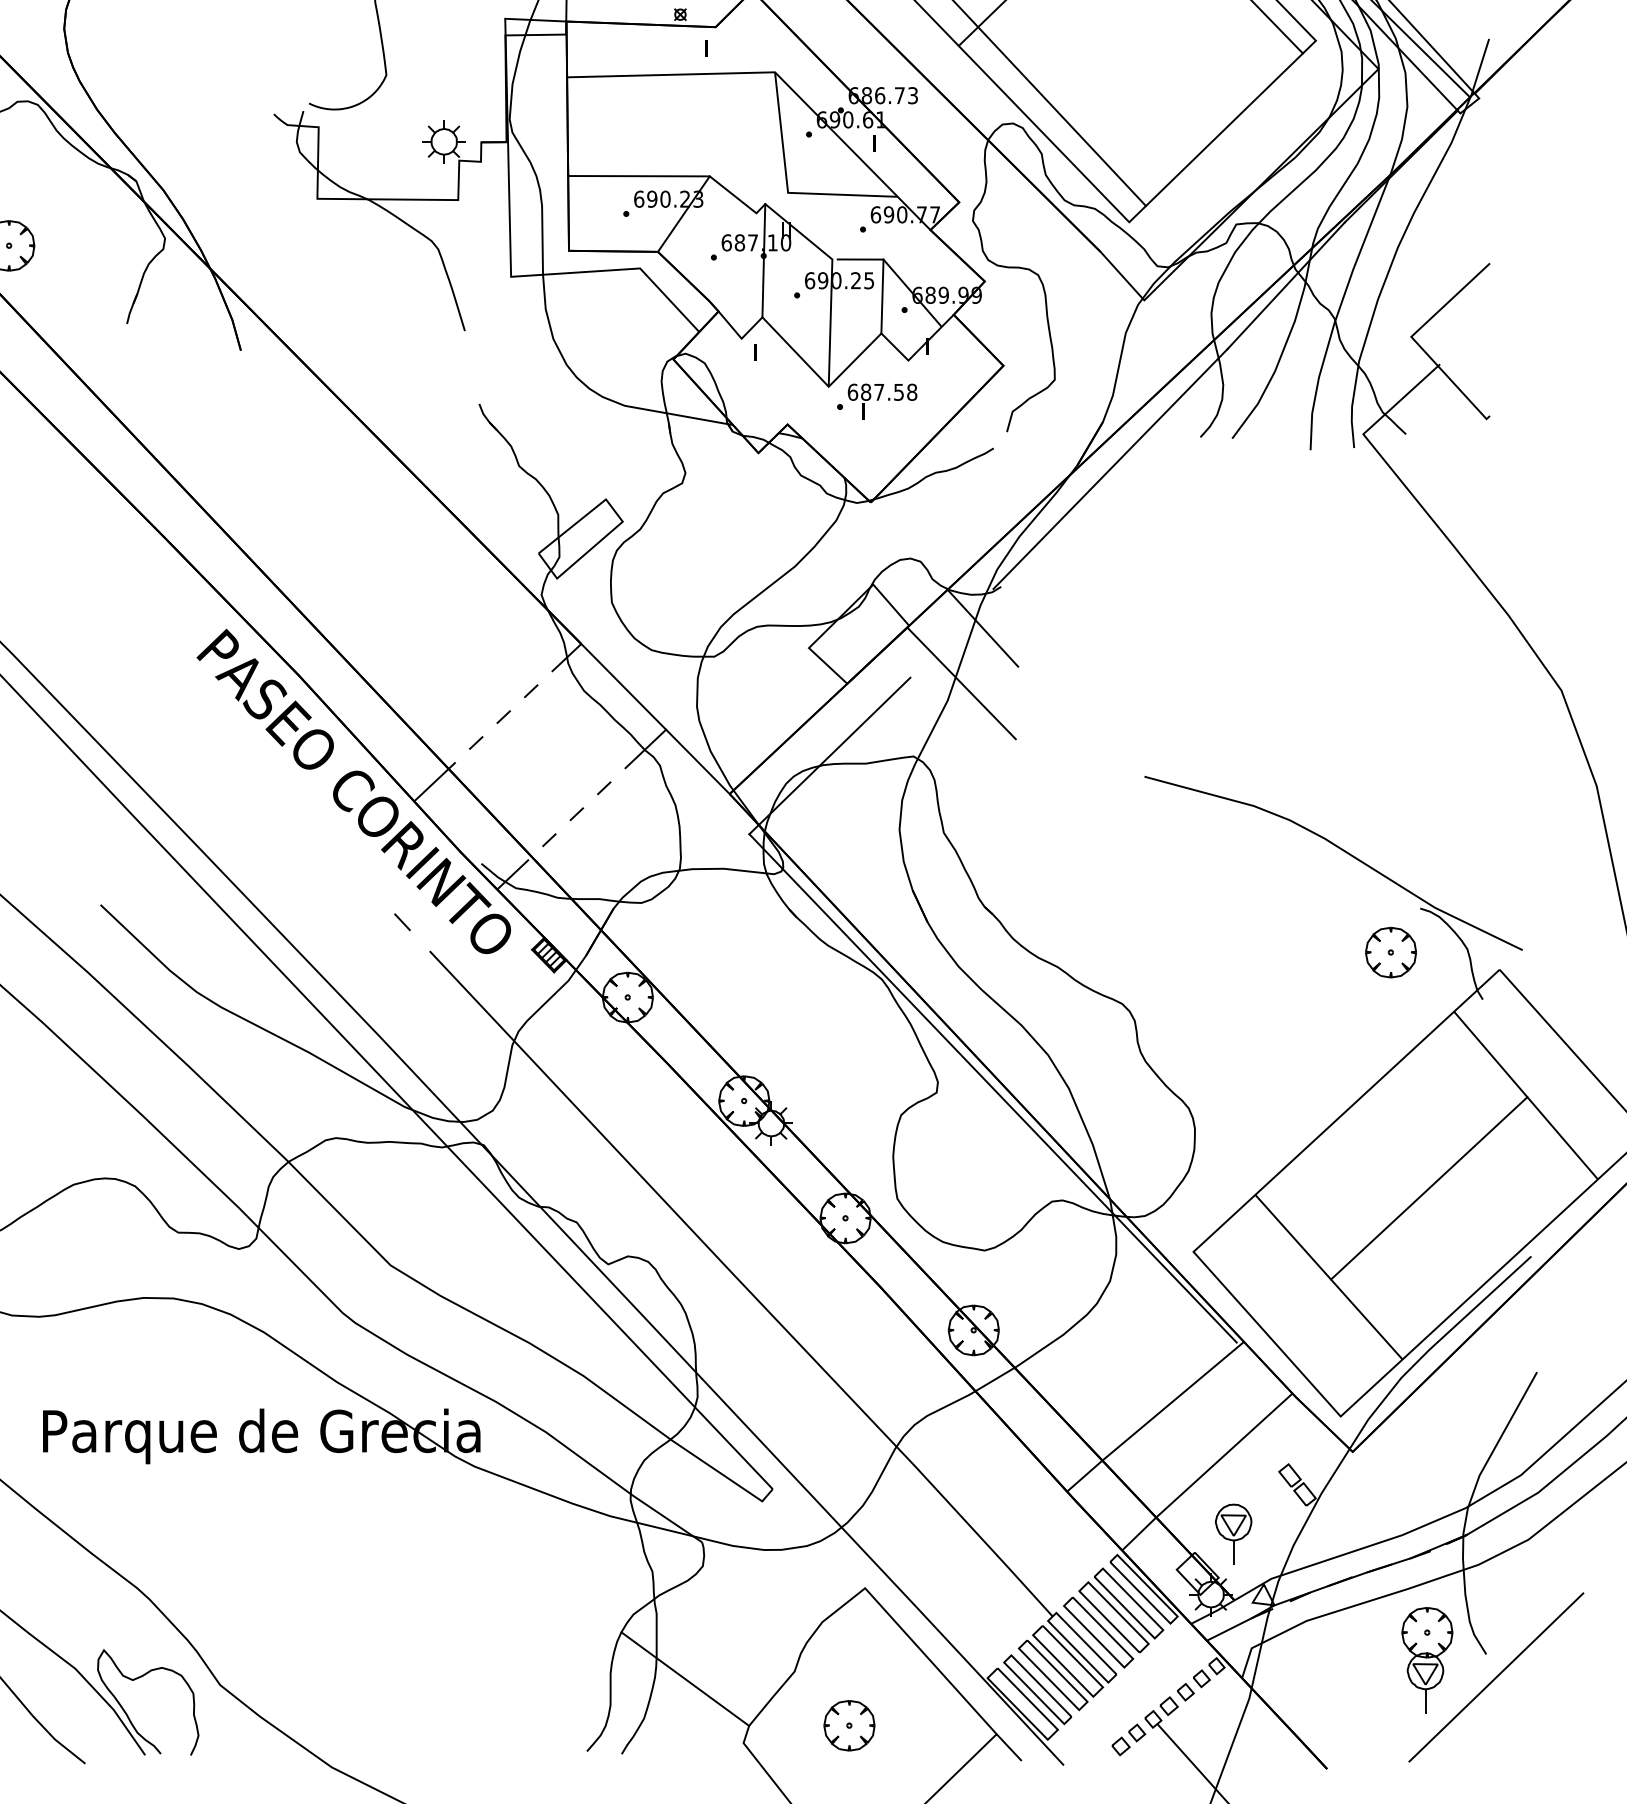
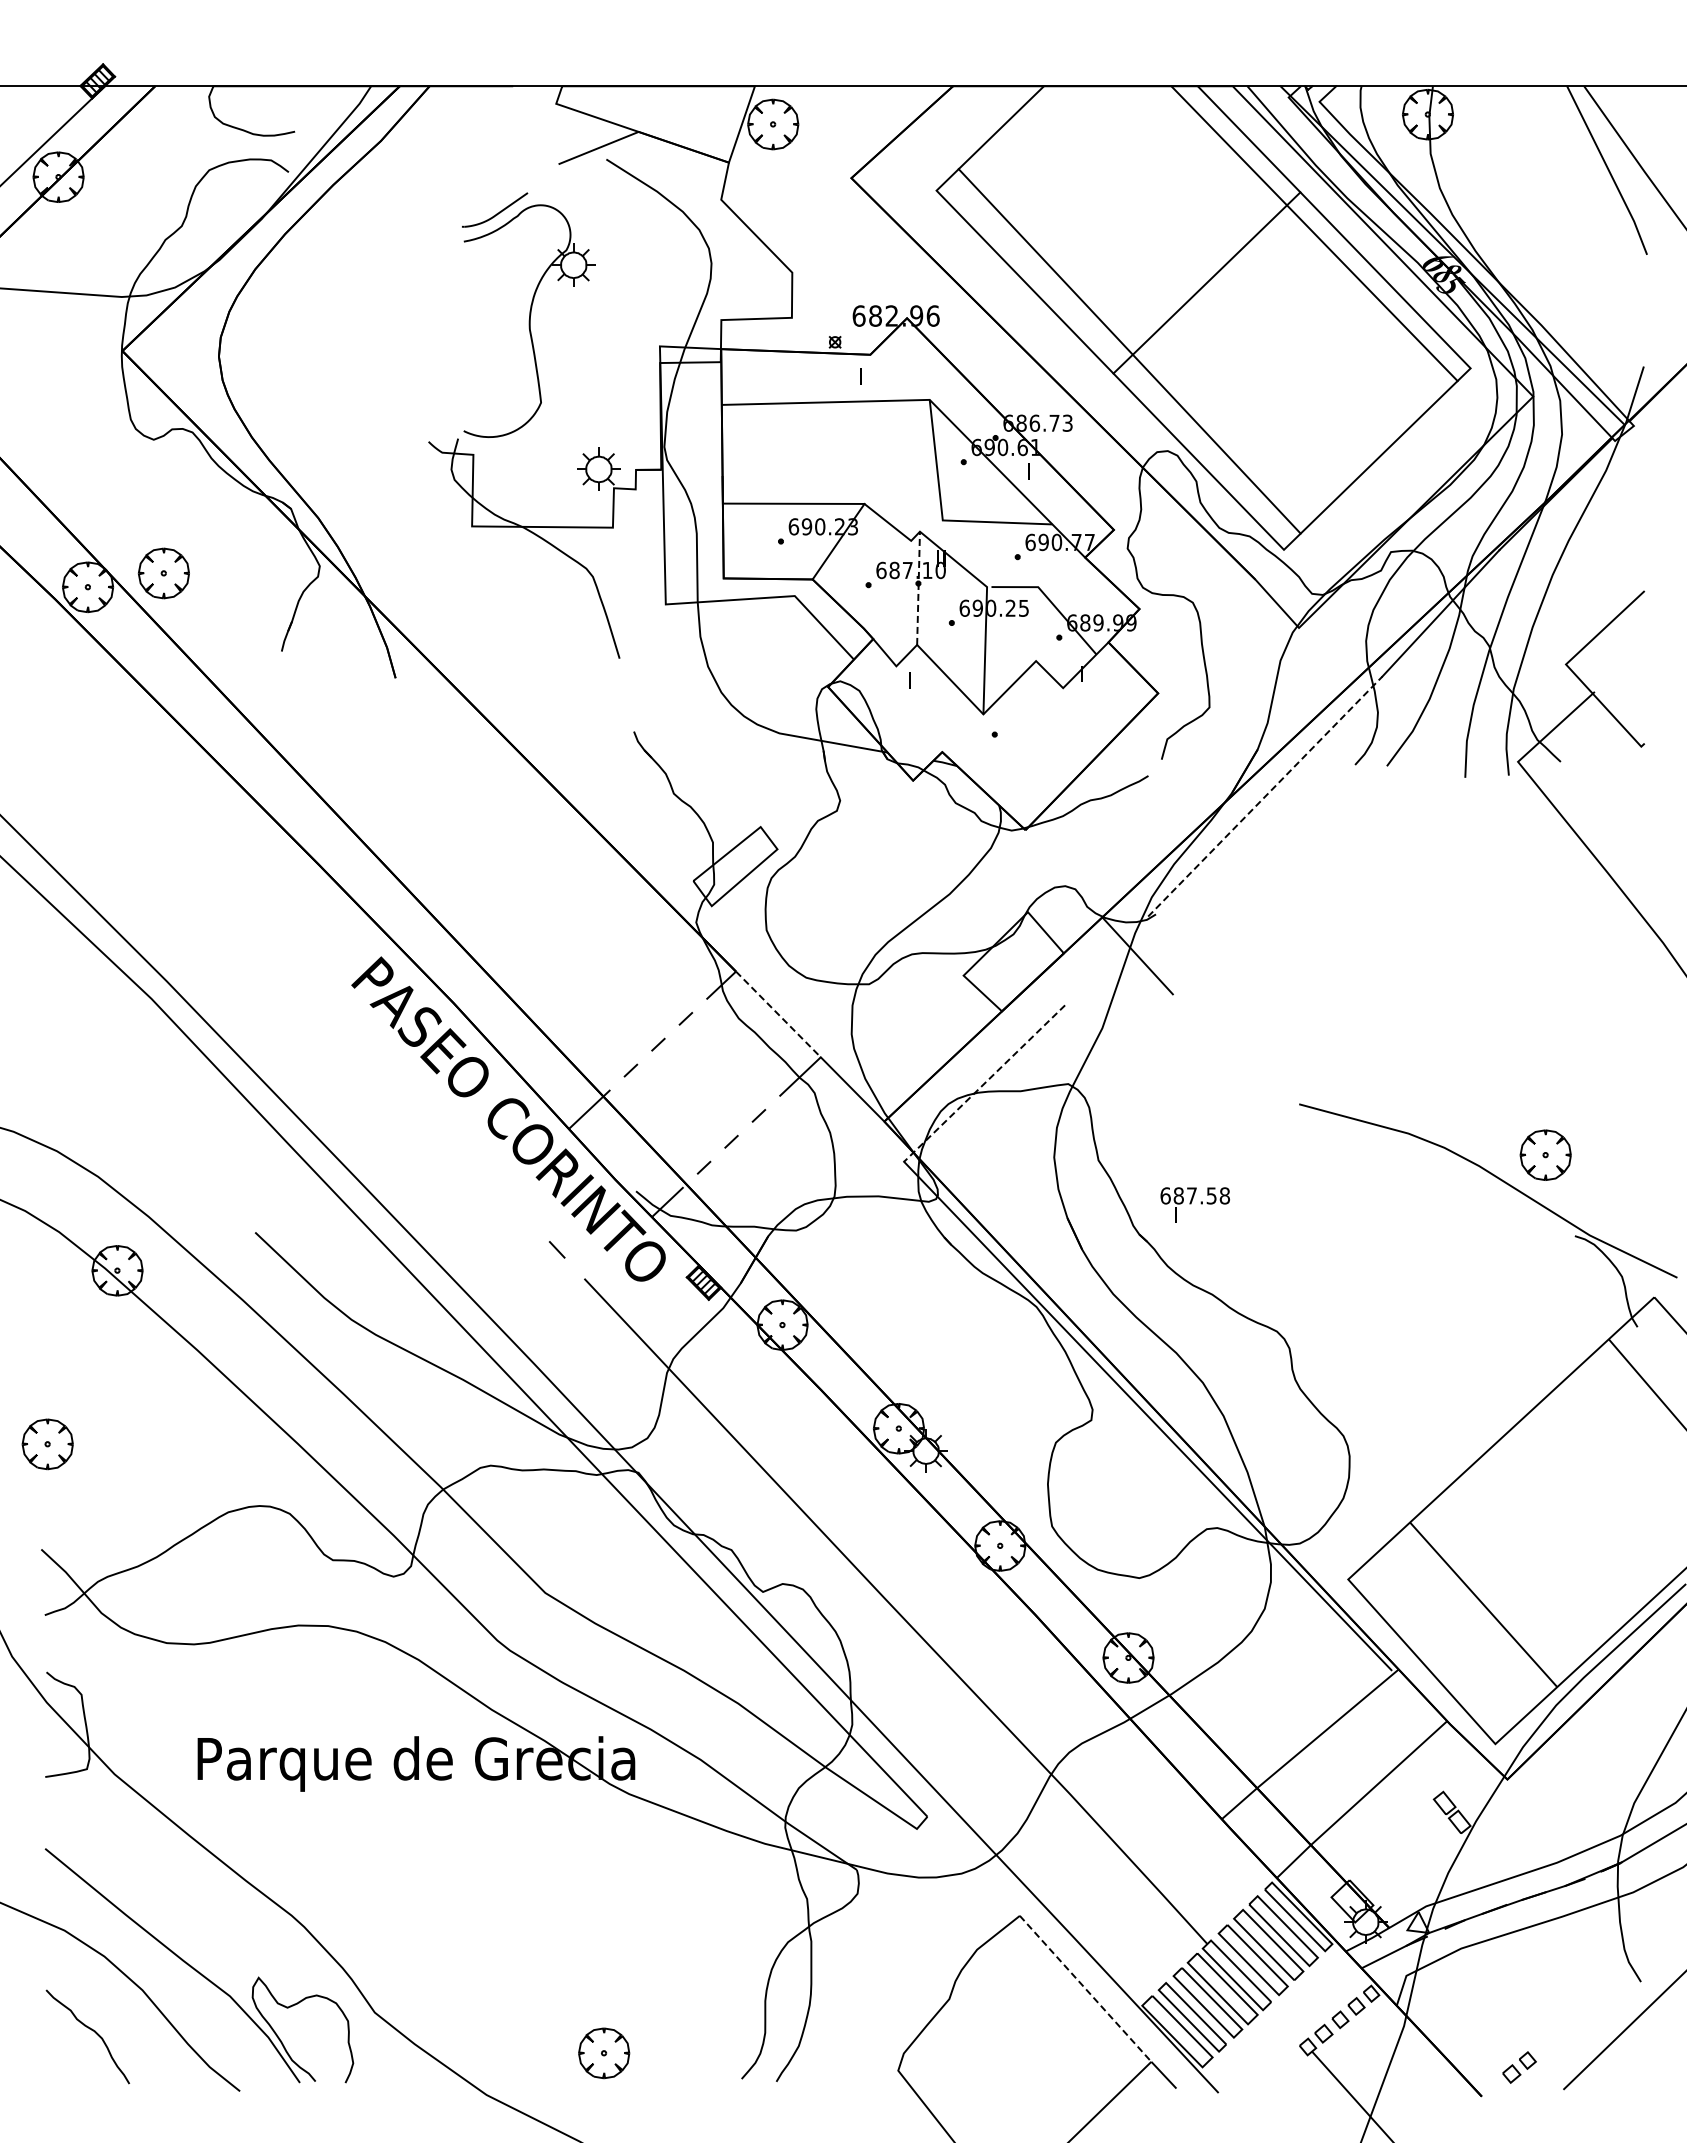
line: (763, 260) -> (918, 588), solid -> dashed
line: (882, 296) -> (1037, 624), removed
text: (881, 400) -> (1194, 1204), moved
line: (1110, 468) -> (1265, 796), solid -> dashed
line: (961, 682) -> (1116, 1010), removed
line: (623, 686) -> (778, 1014), solid -> dashed
line: (829, 755) -> (984, 1083), solid -> dashed
part: (1390, 951) -> (1545, 1154), moved
line: (1428, 1187) -> (1583, 1515), removed
part: (1232, 1533) -> (1387, 1861), removed
part: (1427, 1659) -> (1582, 1987), removed
line: (930, 1661) -> (1085, 1989), solid -> dashed
line: (684, 1678) -> (839, 2006), removed
part: (849, 1725) -> (604, 2053), moved
part: (1128, 1739) -> (1519, 2067), moved

